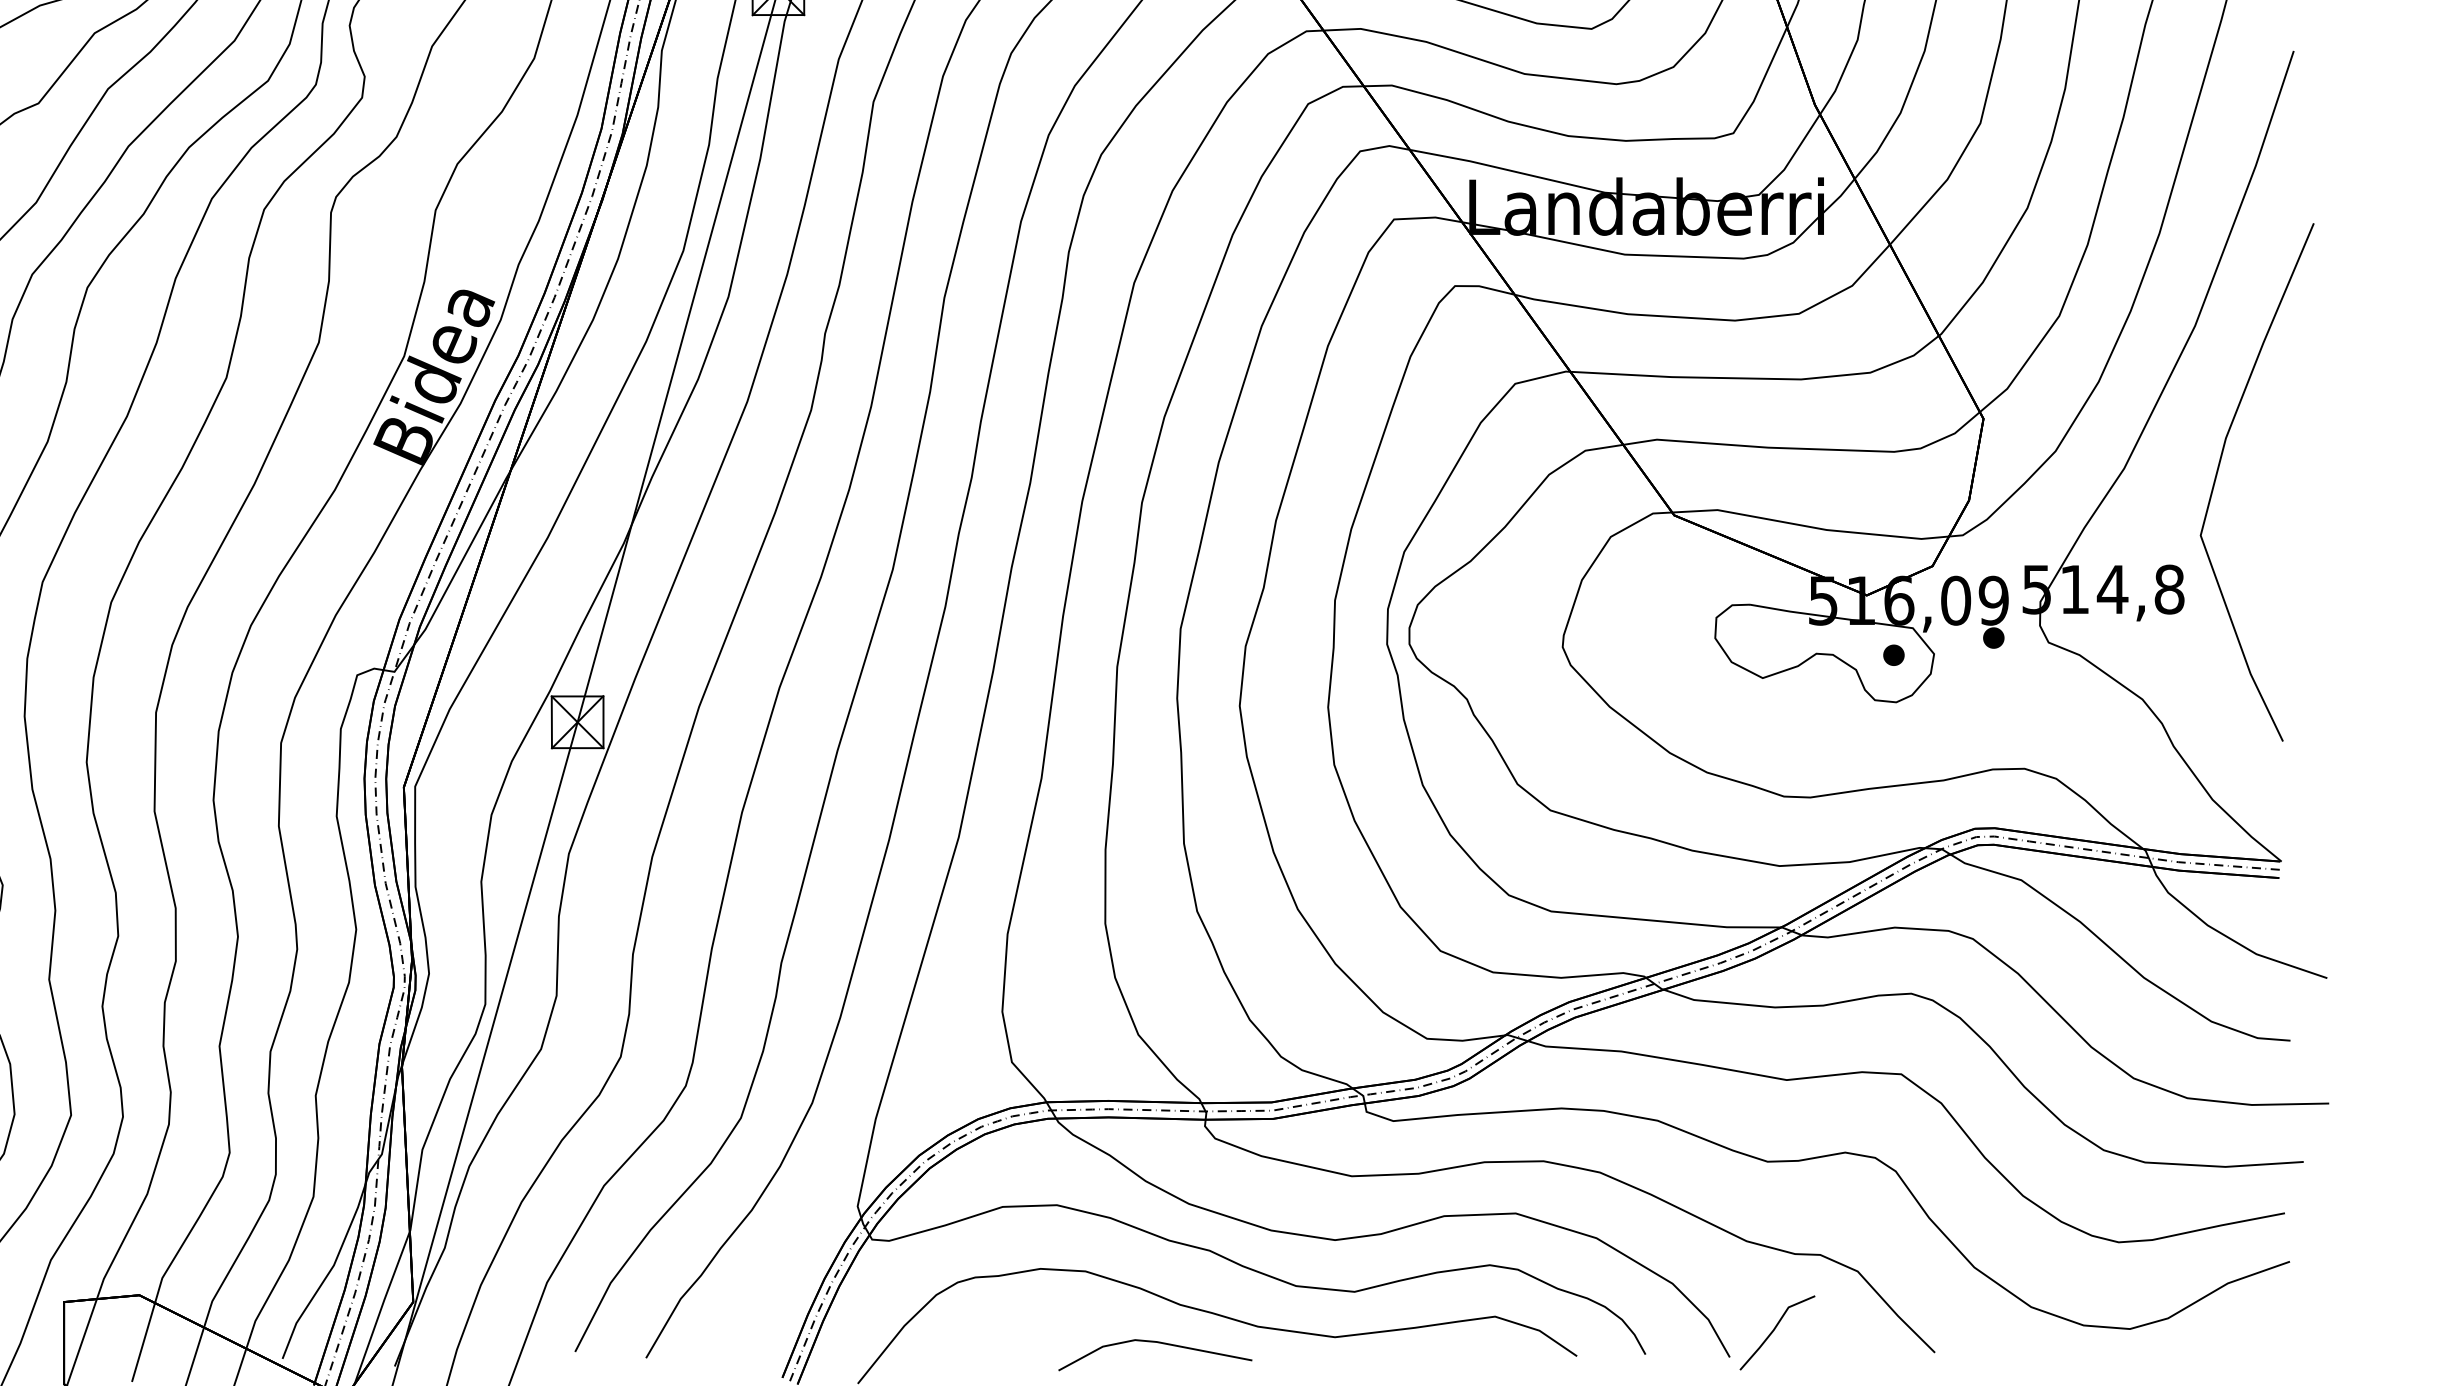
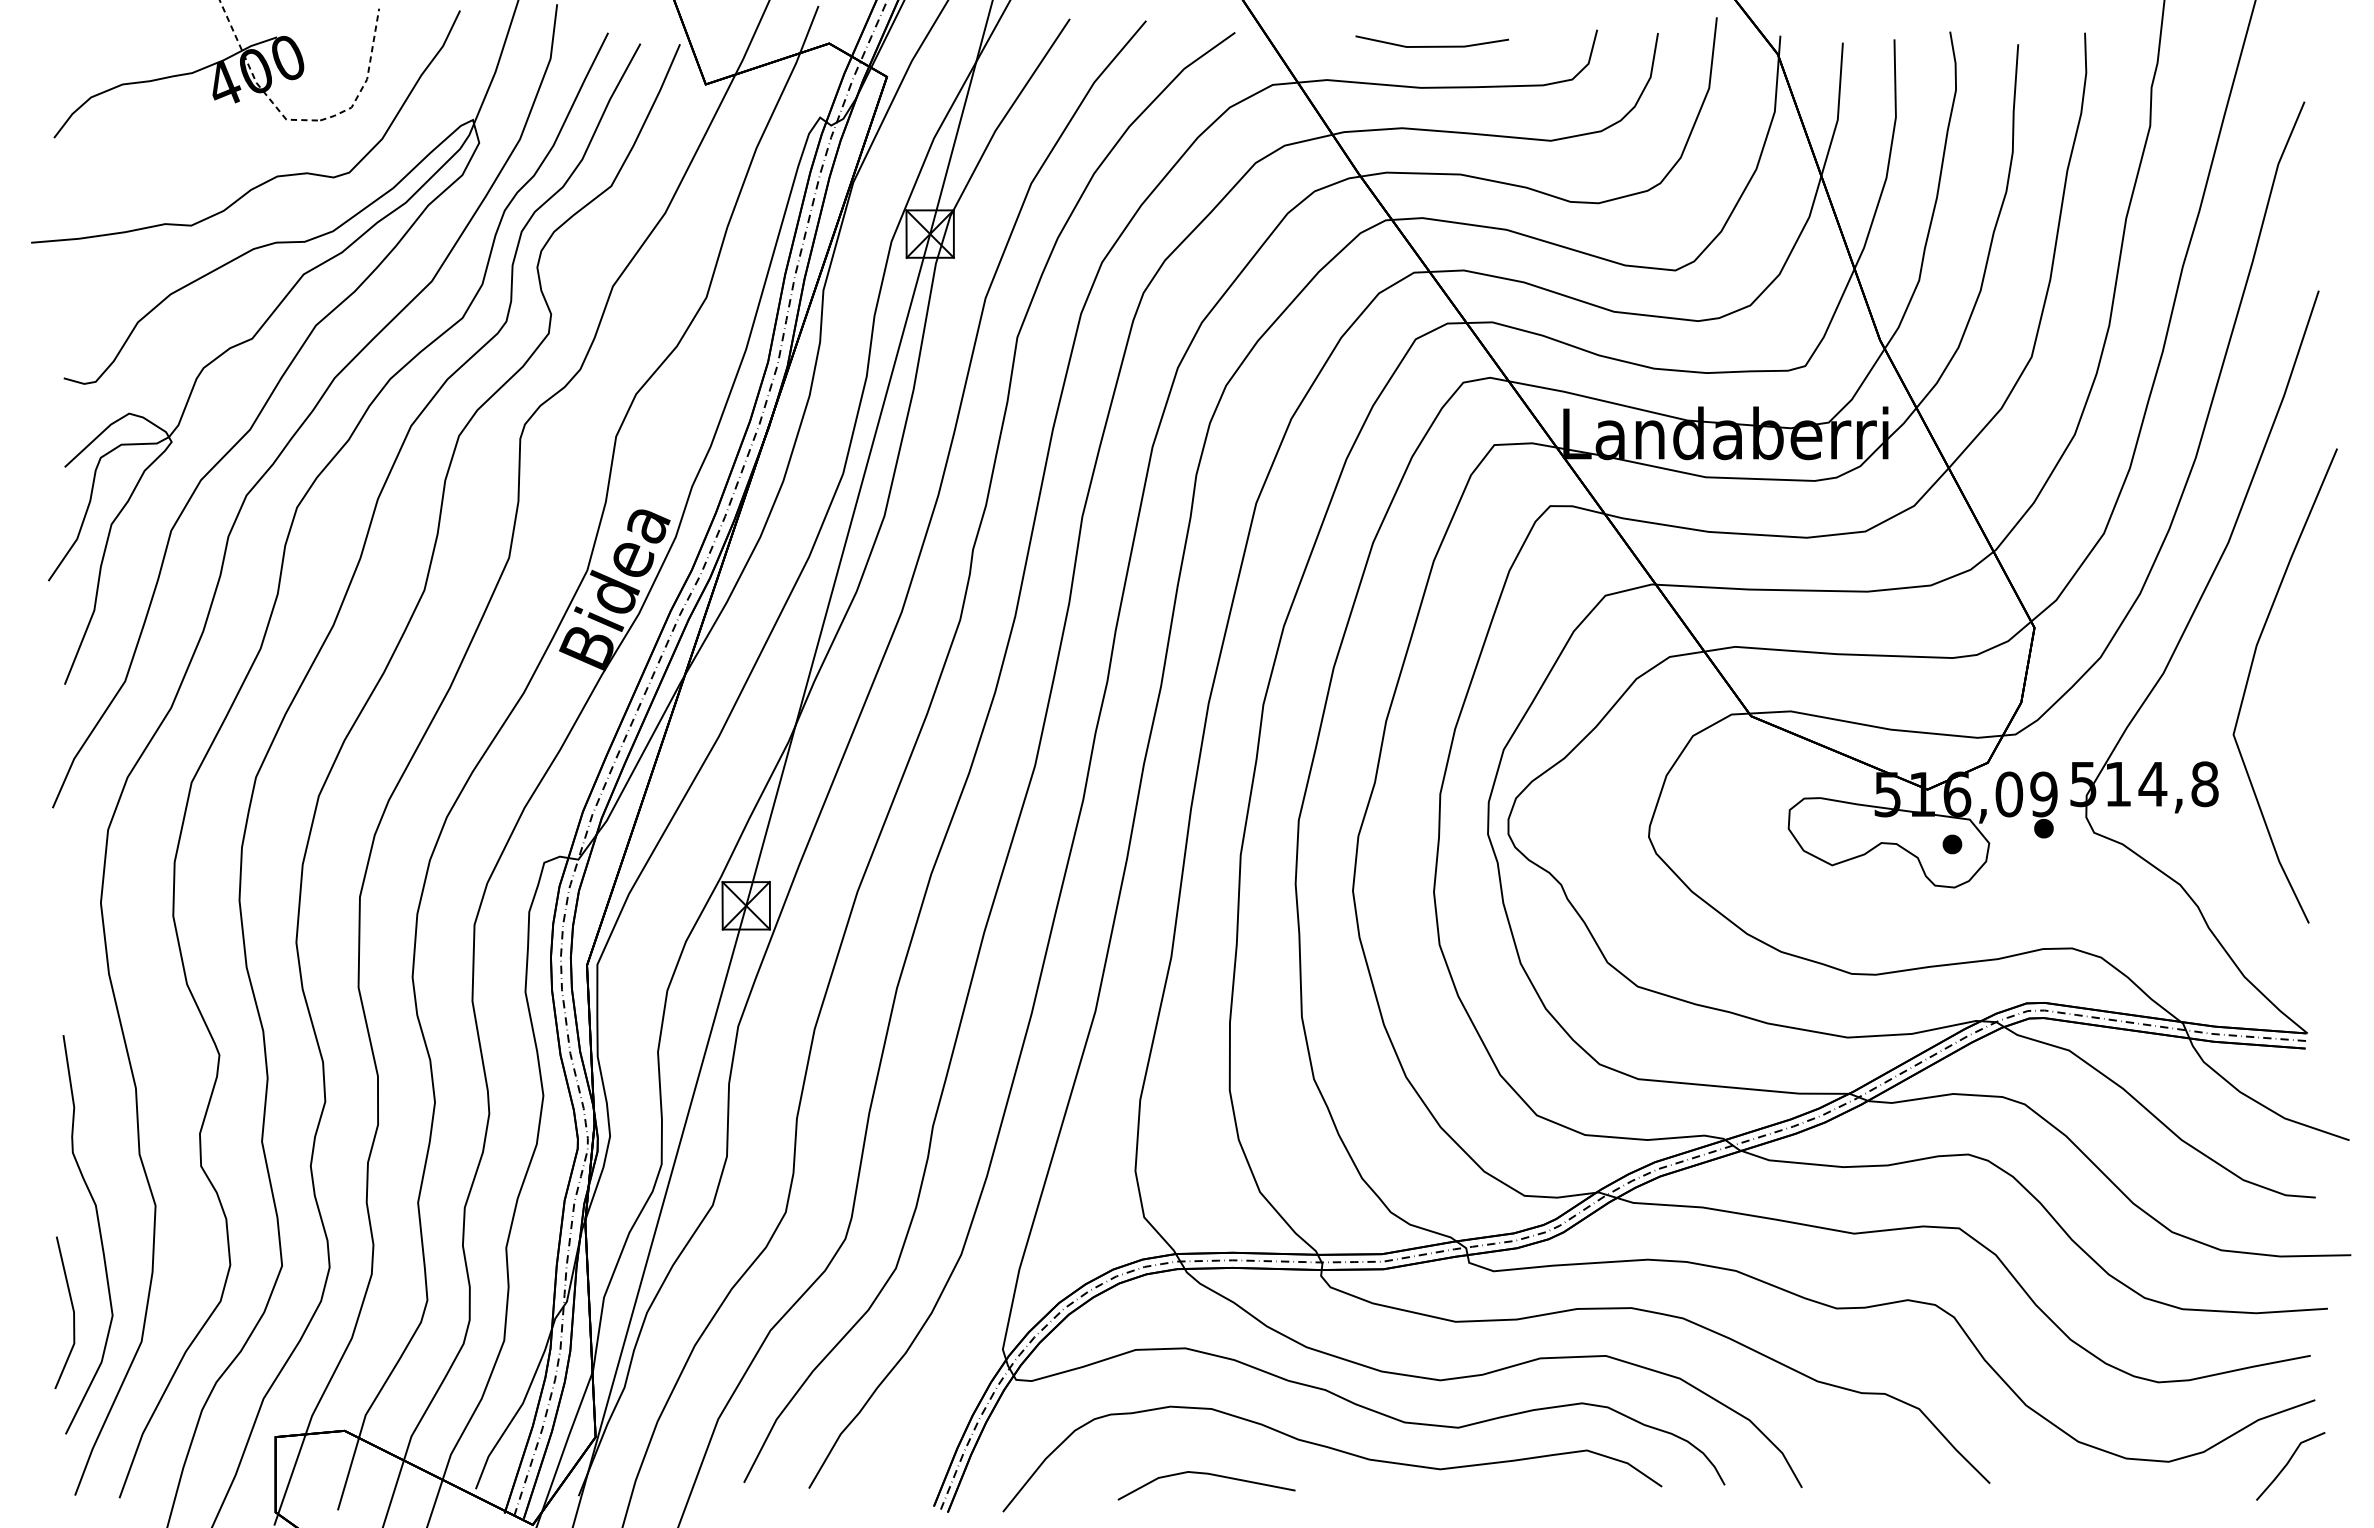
line: (1773, 1331) -> (2287, 1465), moved
line: (1159, 1343) -> (1210, 1475), moved

